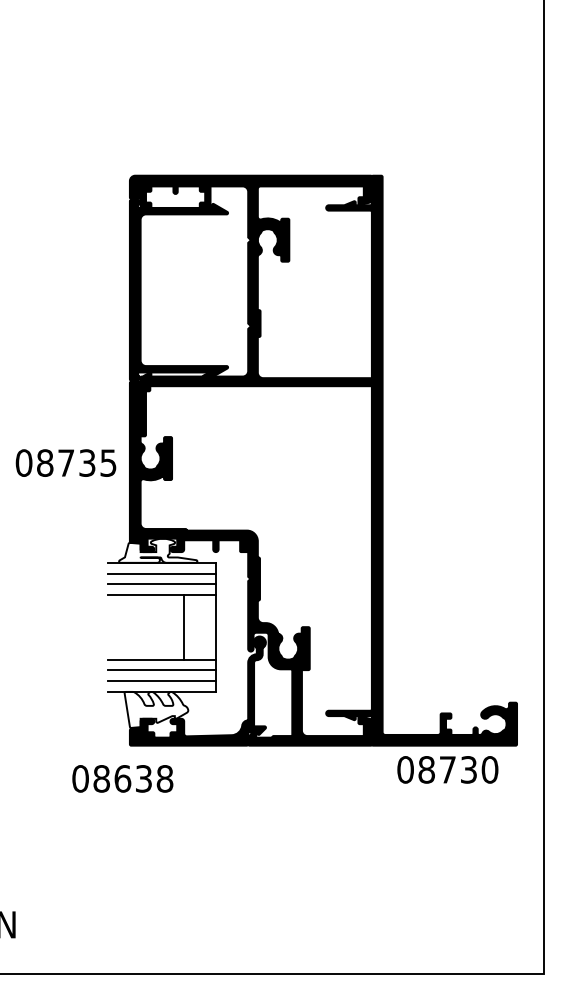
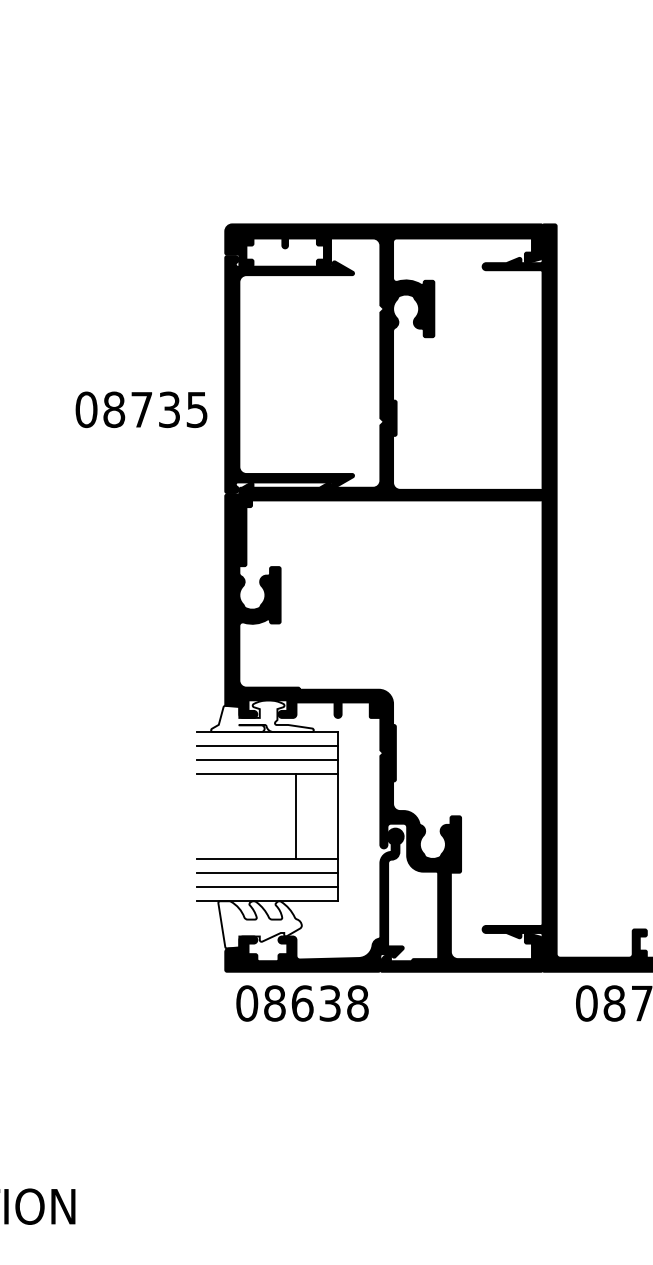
text: (65, 462) -> (140, 409), moved
text: (122, 778) -> (302, 1002), moved

